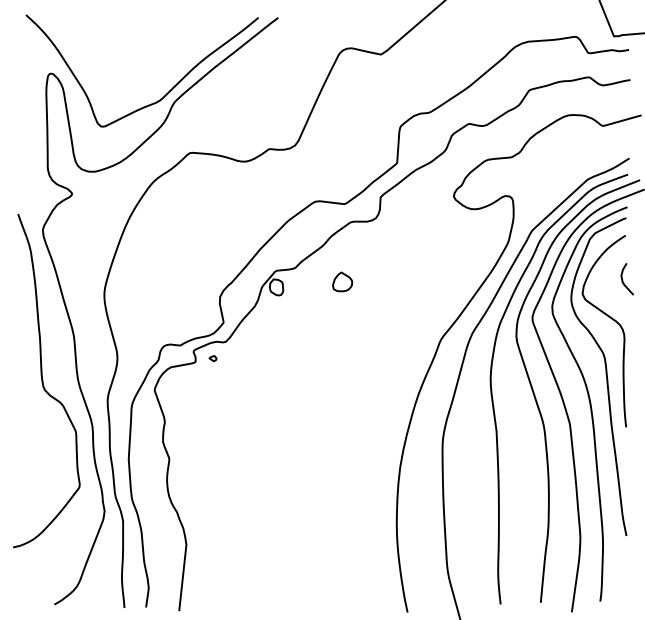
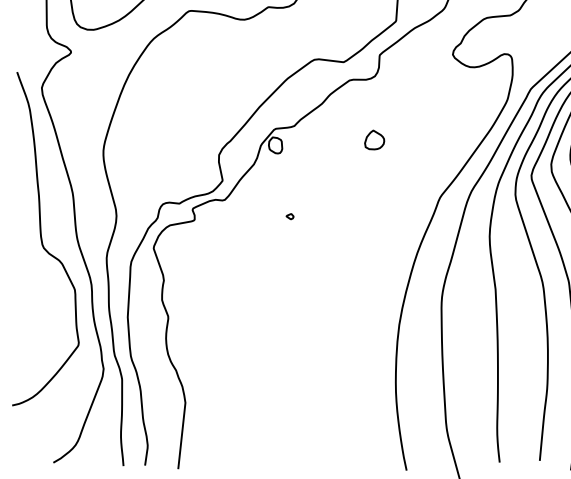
part: (342, 281) -> (374, 139), moved
part: (212, 358) -> (289, 216), moved

